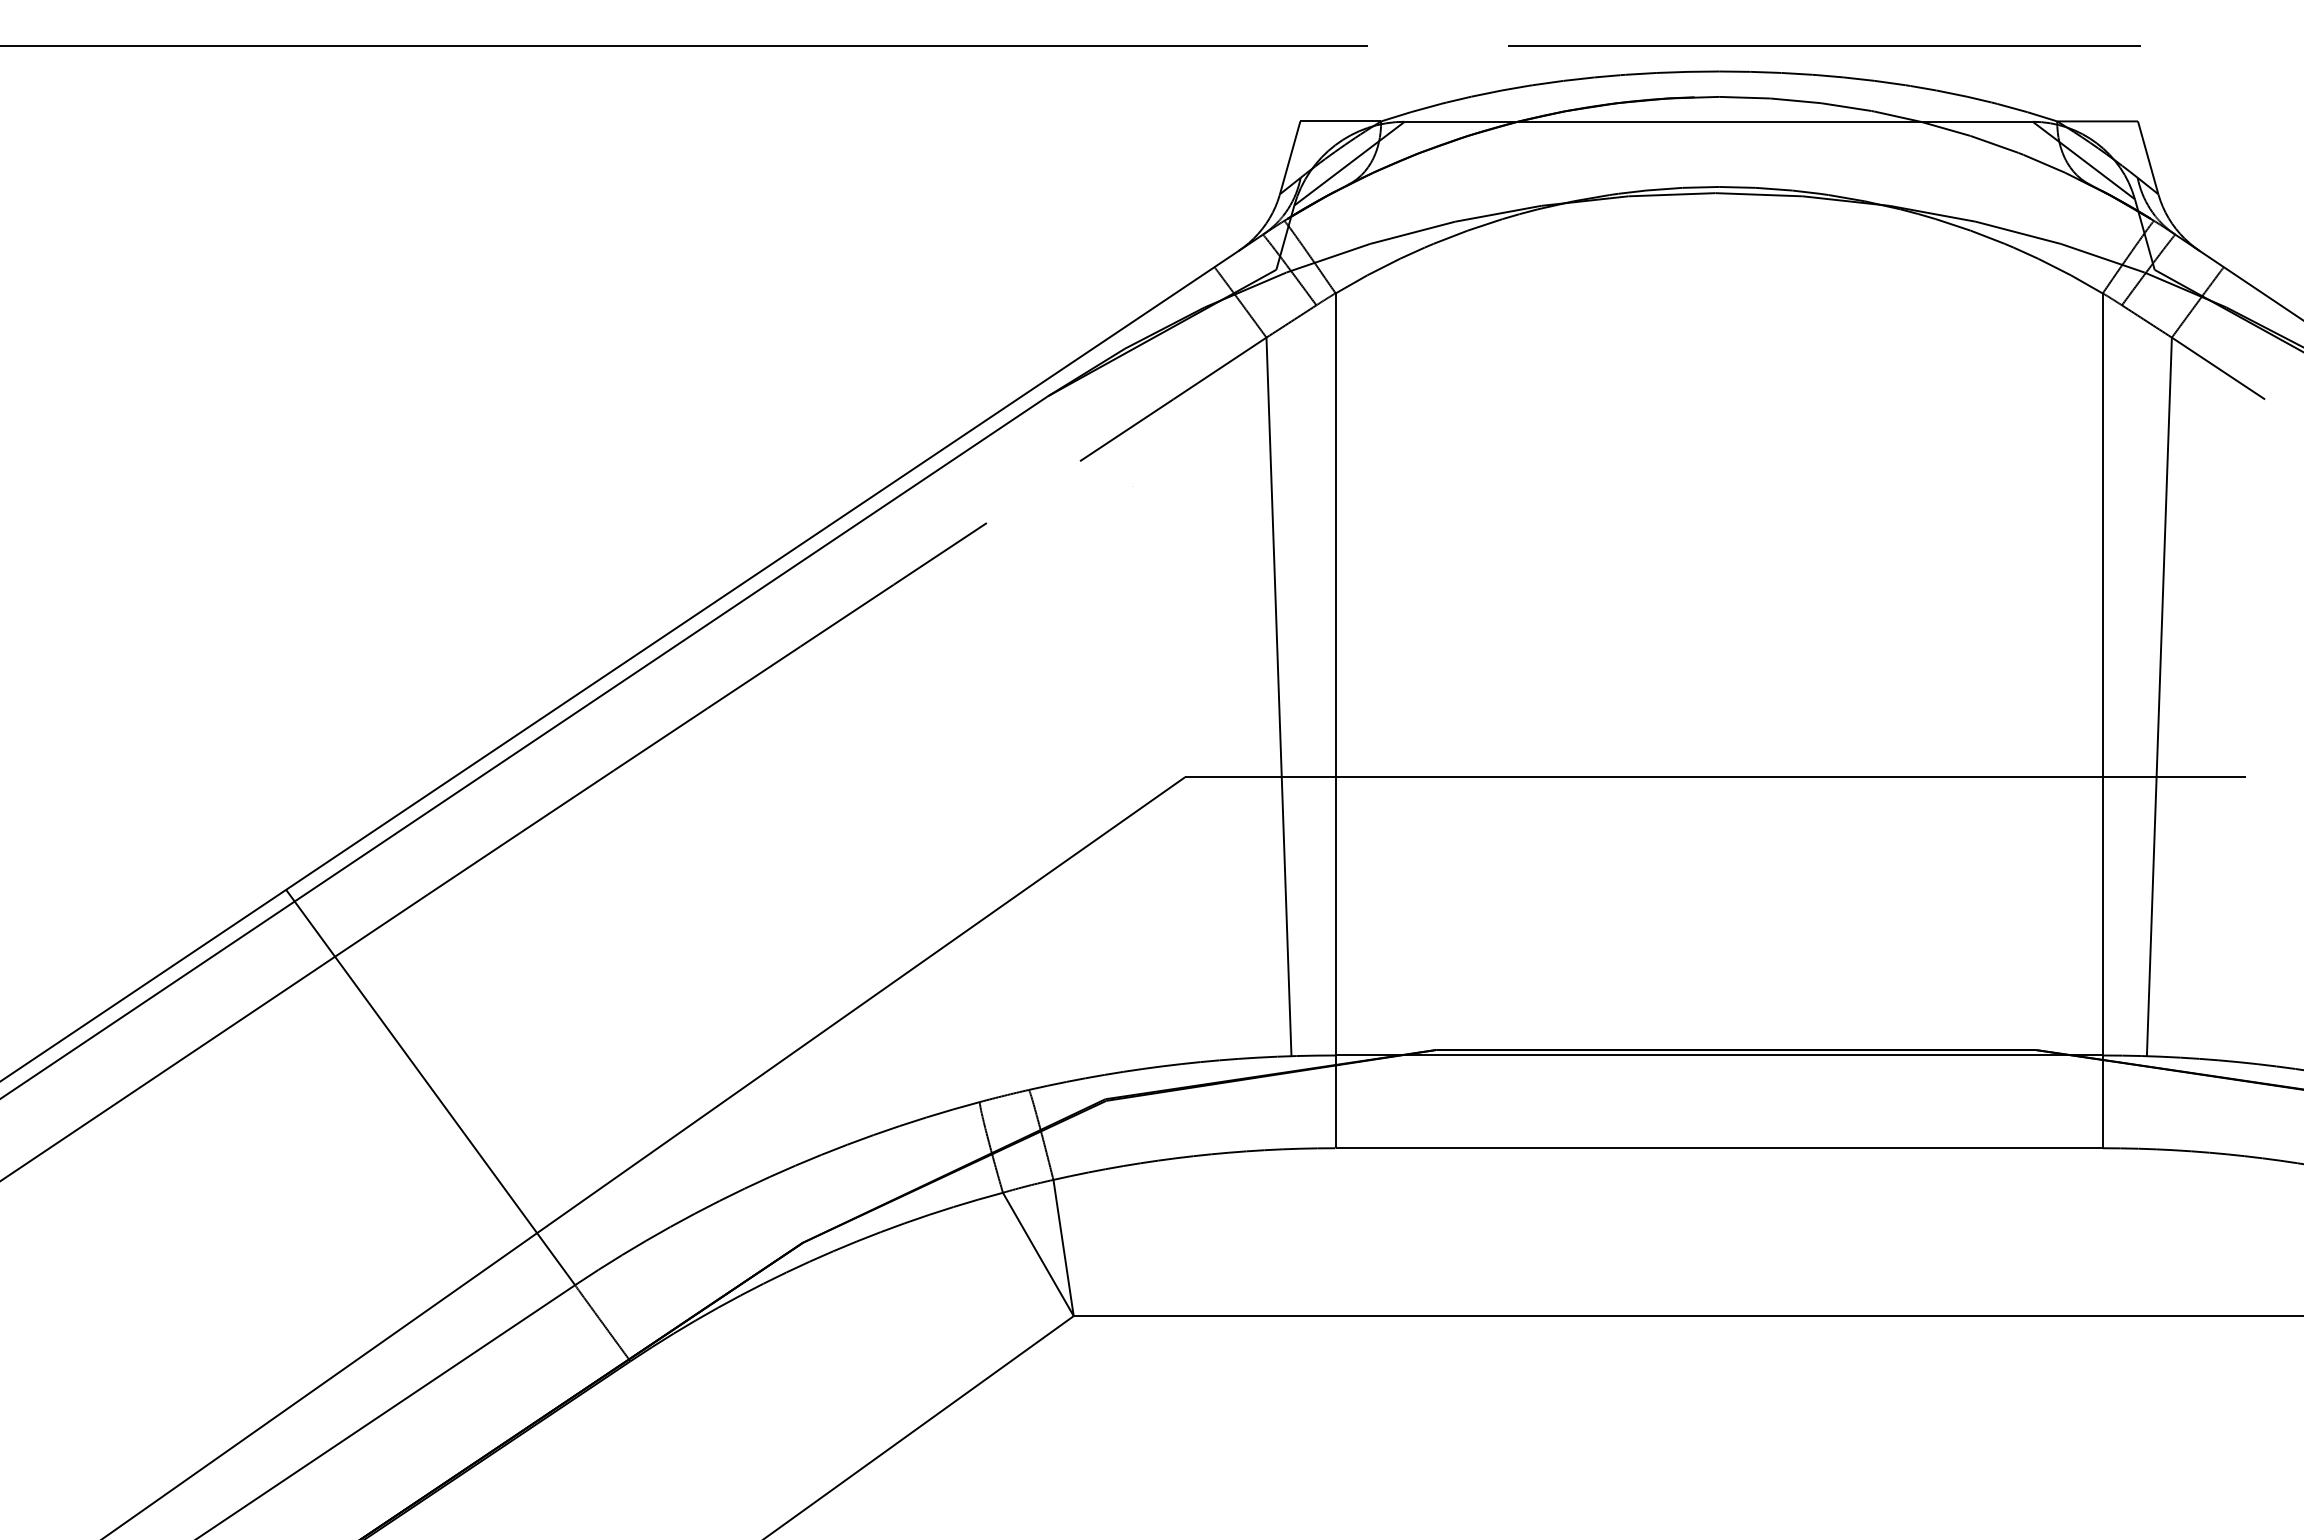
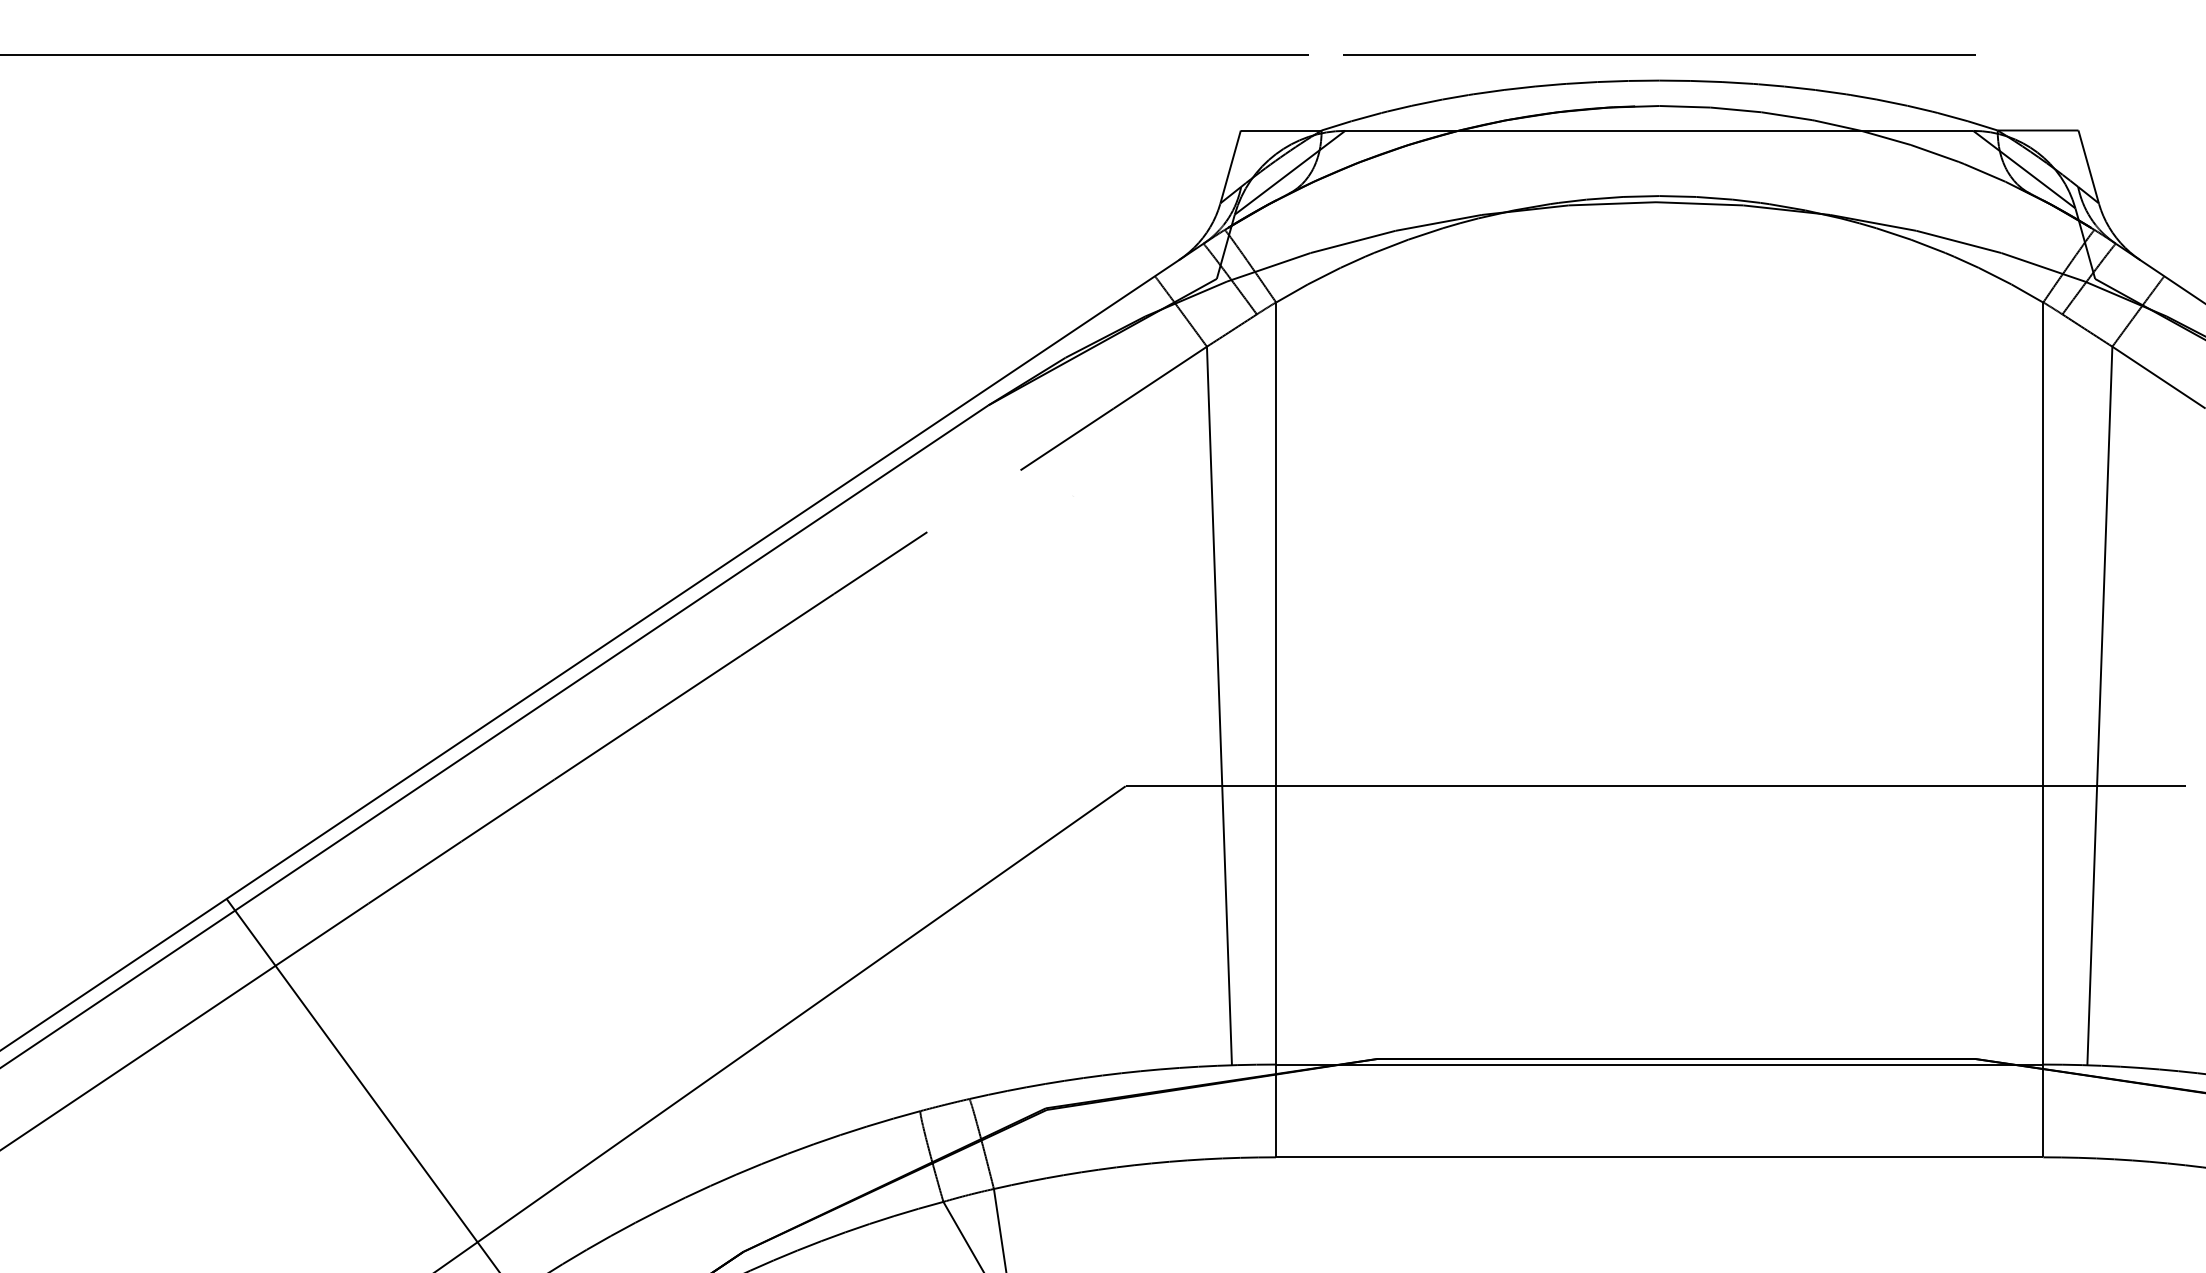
line: (1824, 45) -> (1659, 54), moved

